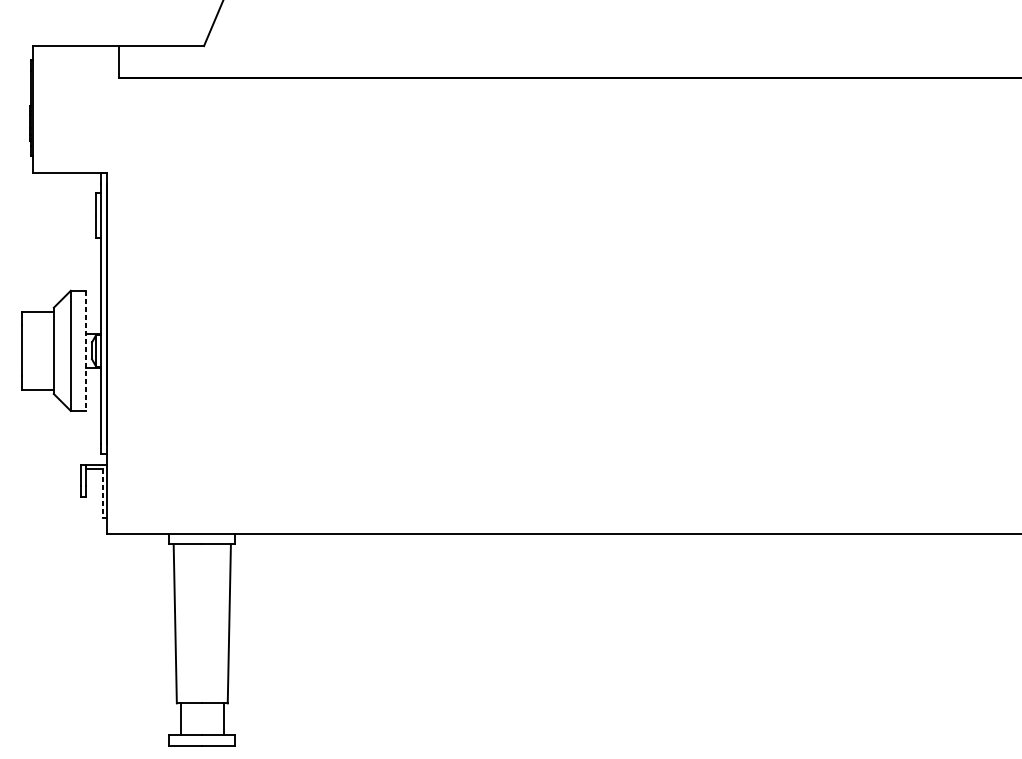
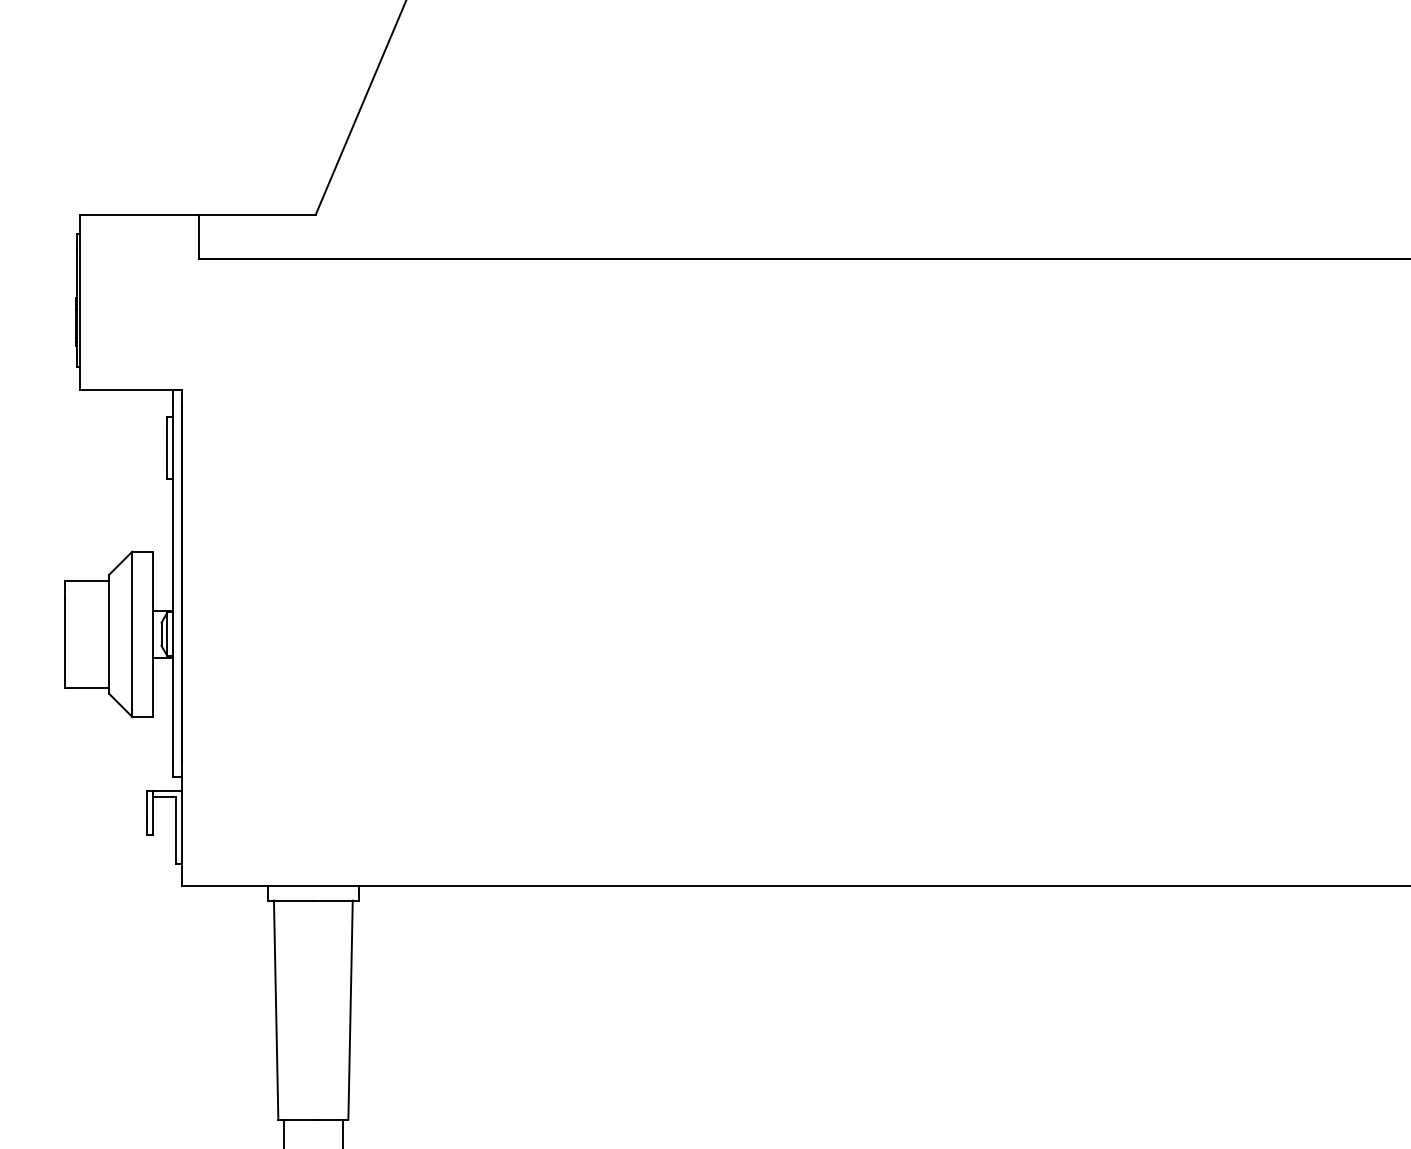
line: (85, 351) -> (152, 634), dashed -> solid
line: (102, 493) -> (176, 830), dashed -> solid

